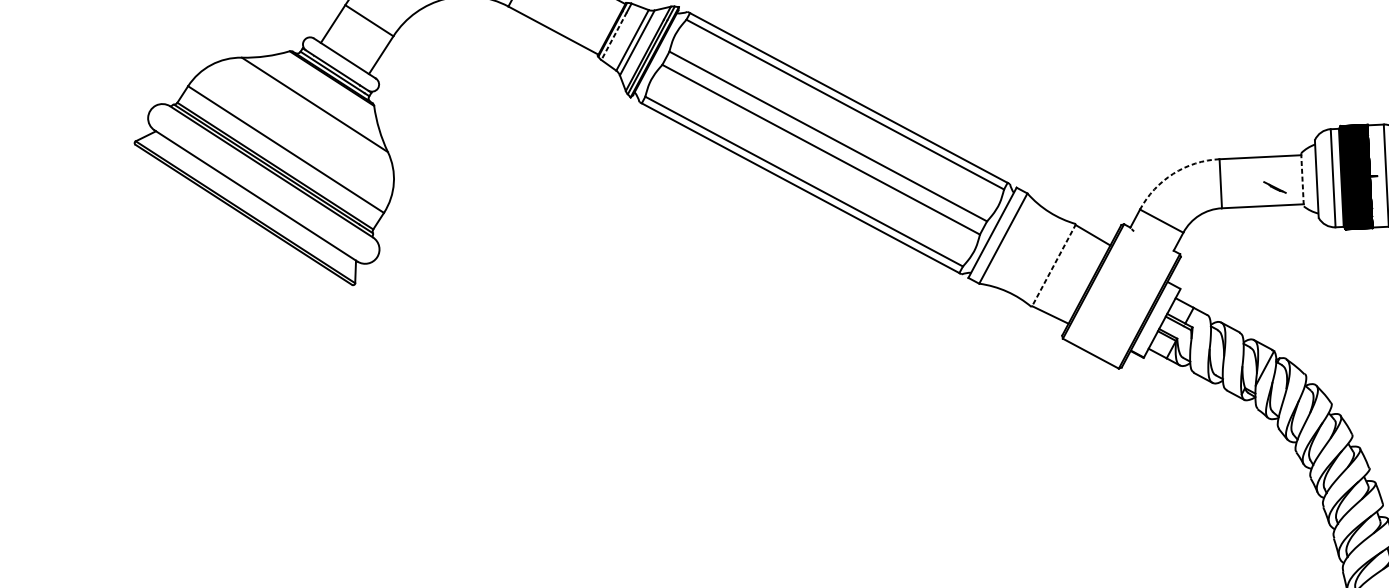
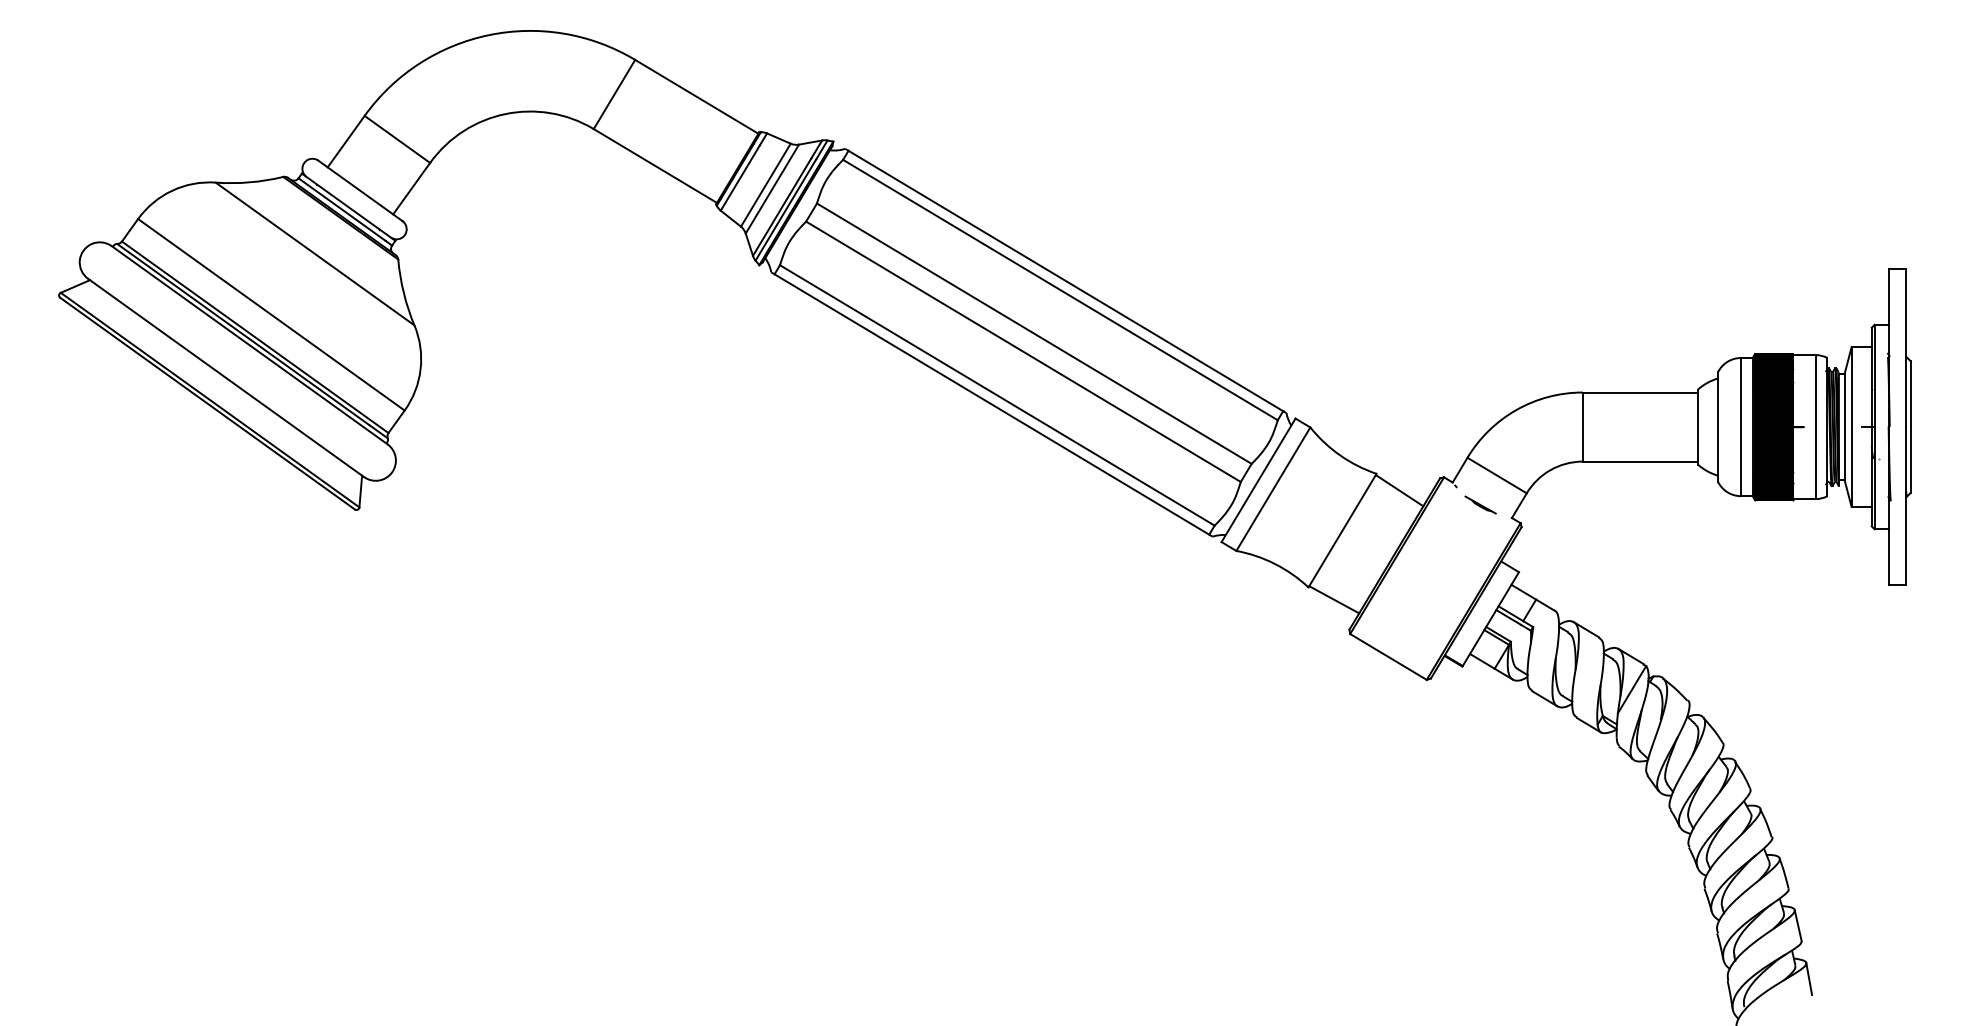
line: (614, 36) -> (740, 178), dashed -> solid
arc: (1173, 173) -> (1516, 409), dashed -> solid
line: (1302, 180) -> (1697, 427), dashed -> solid
line: (1274, 187) -> (1480, 504), moved
line: (1053, 266) -> (1342, 531), dashed -> solid

